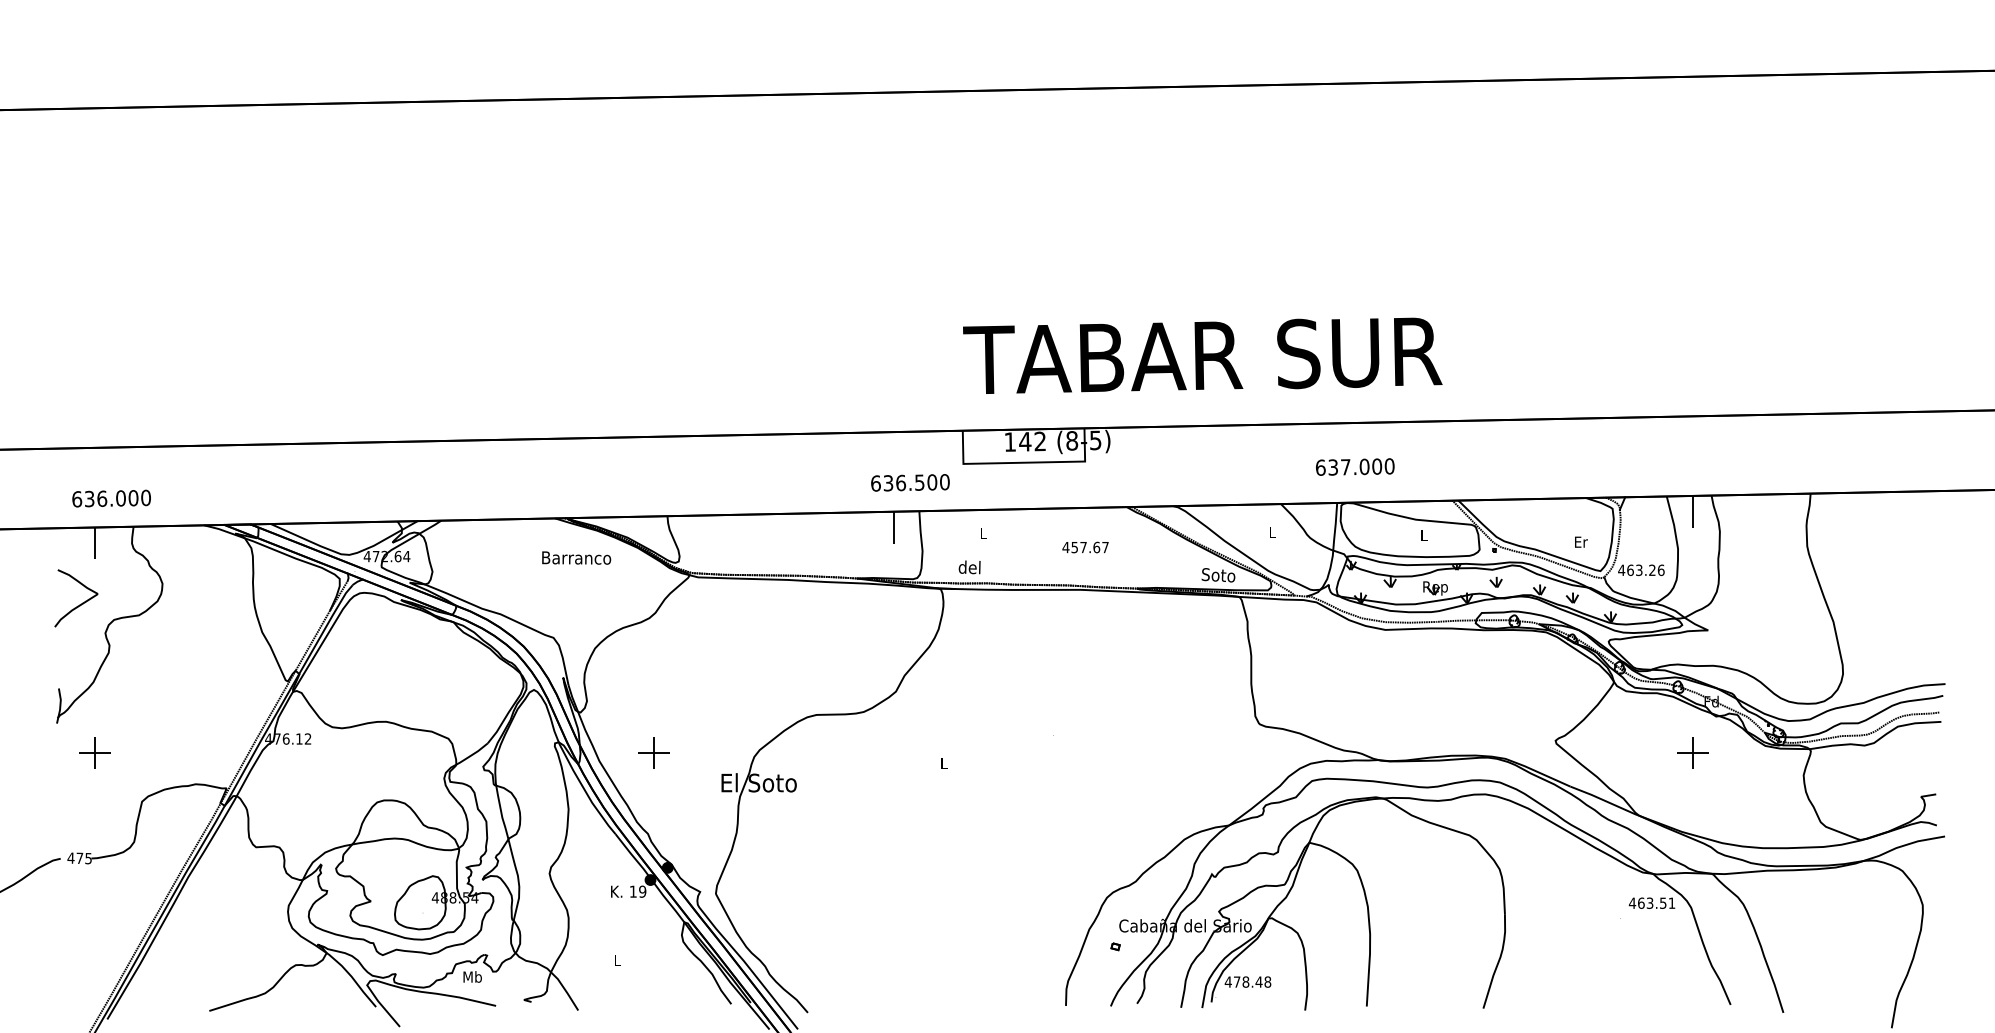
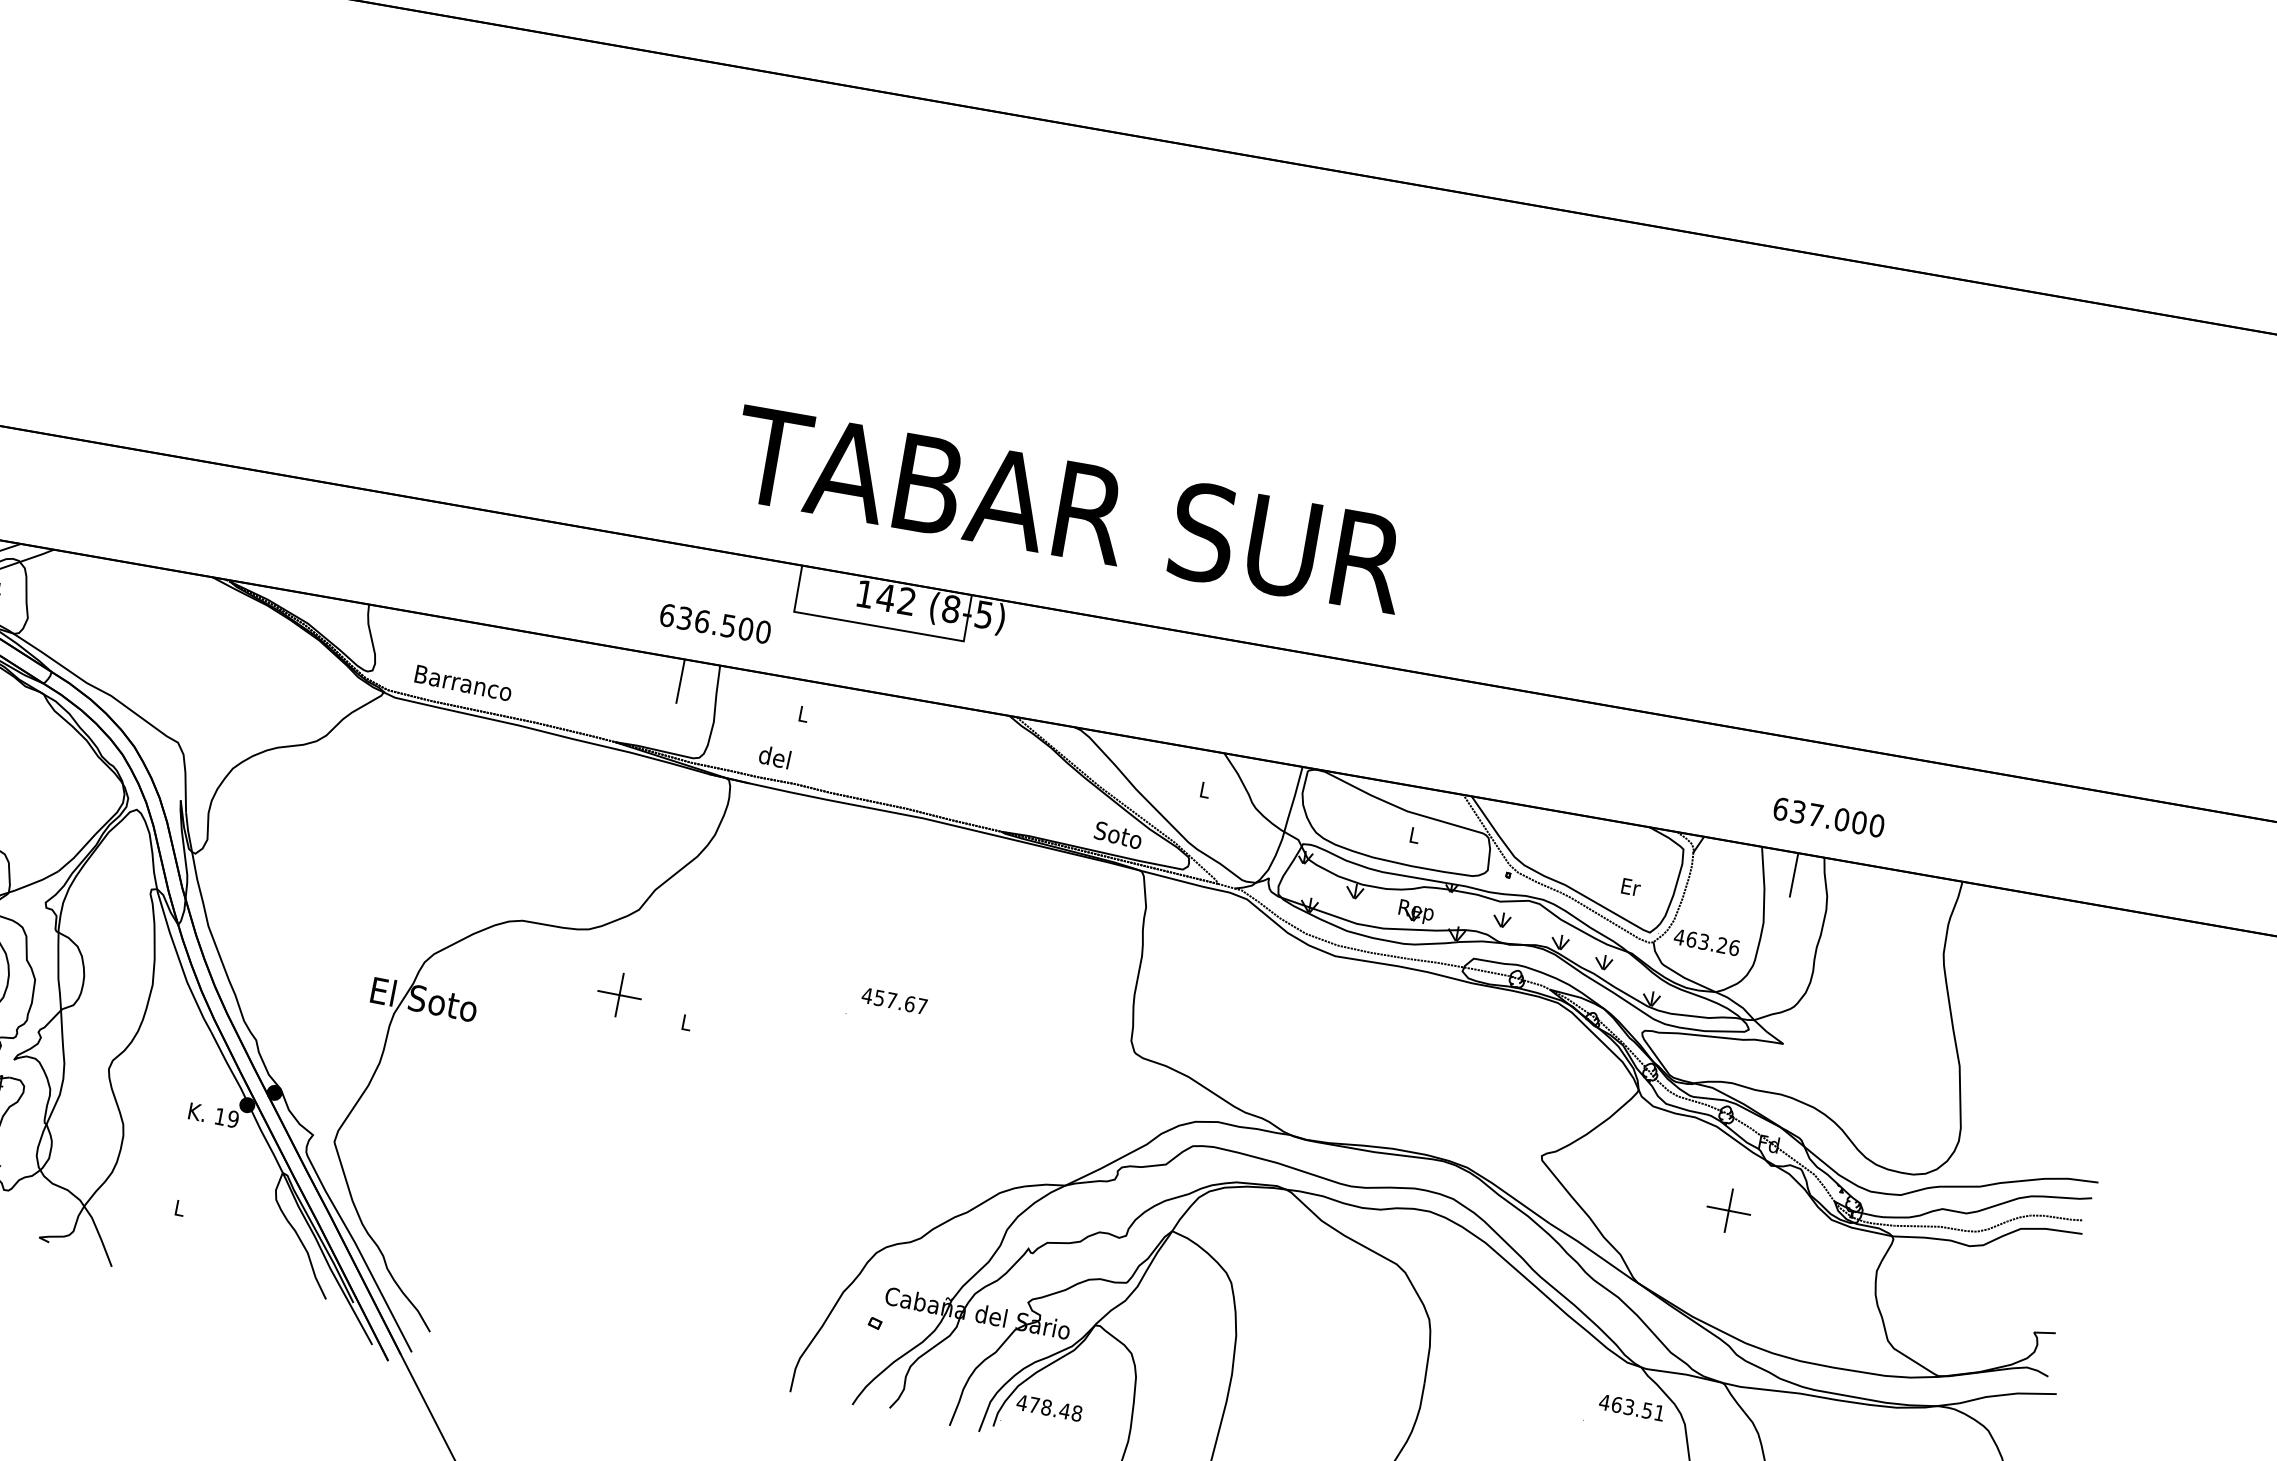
text: (1202, 355) -> (1069, 509), moved
text: (1355, 466) -> (1829, 816), moved
text: (1085, 547) -> (894, 1001), moved
text: (576, 557) -> (463, 682), moved
part: (653, 752) -> (619, 993), moved

